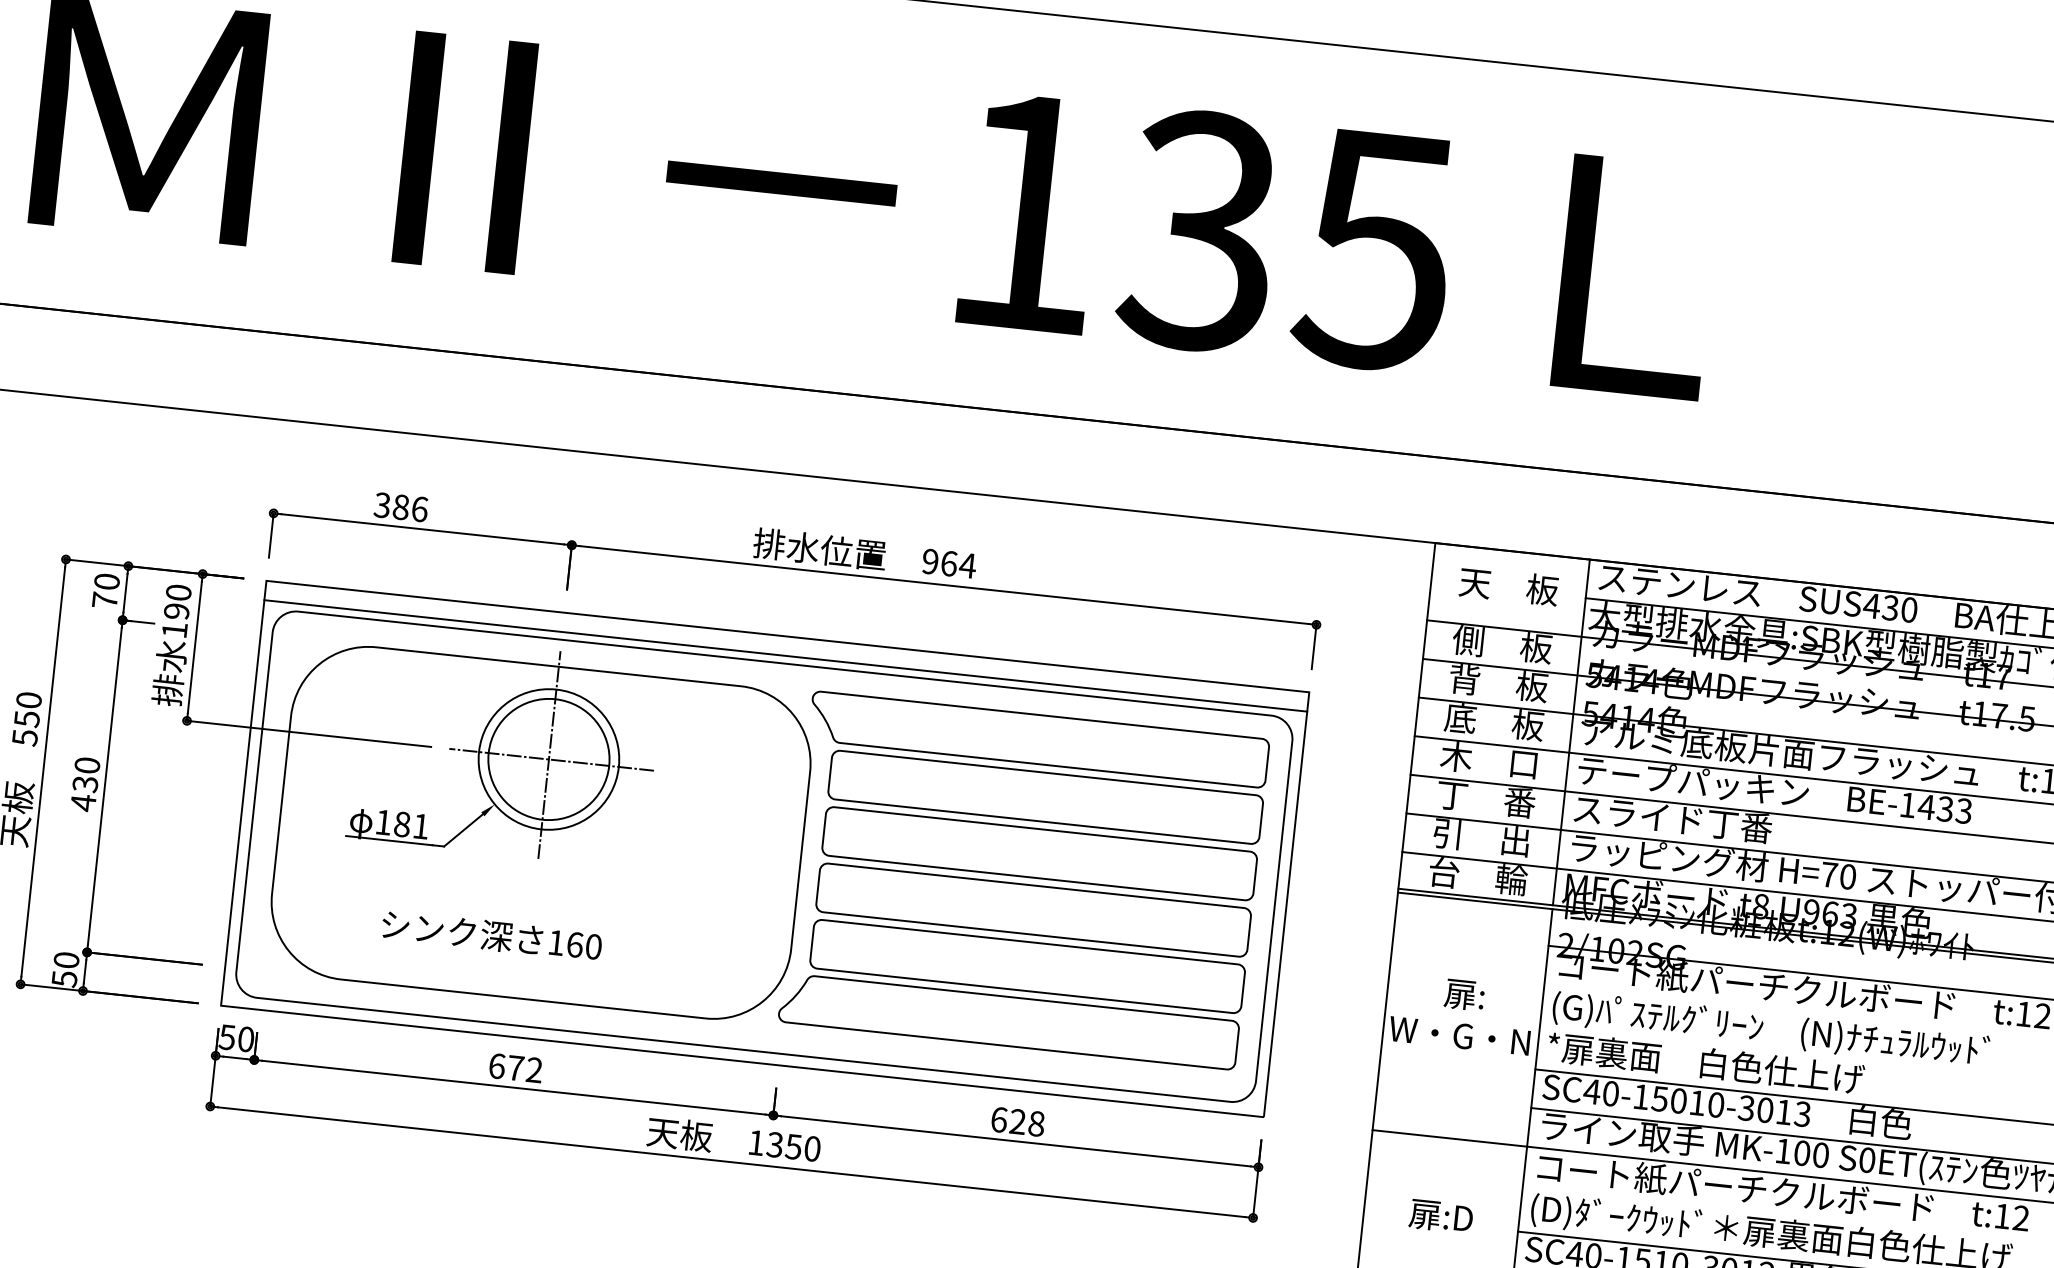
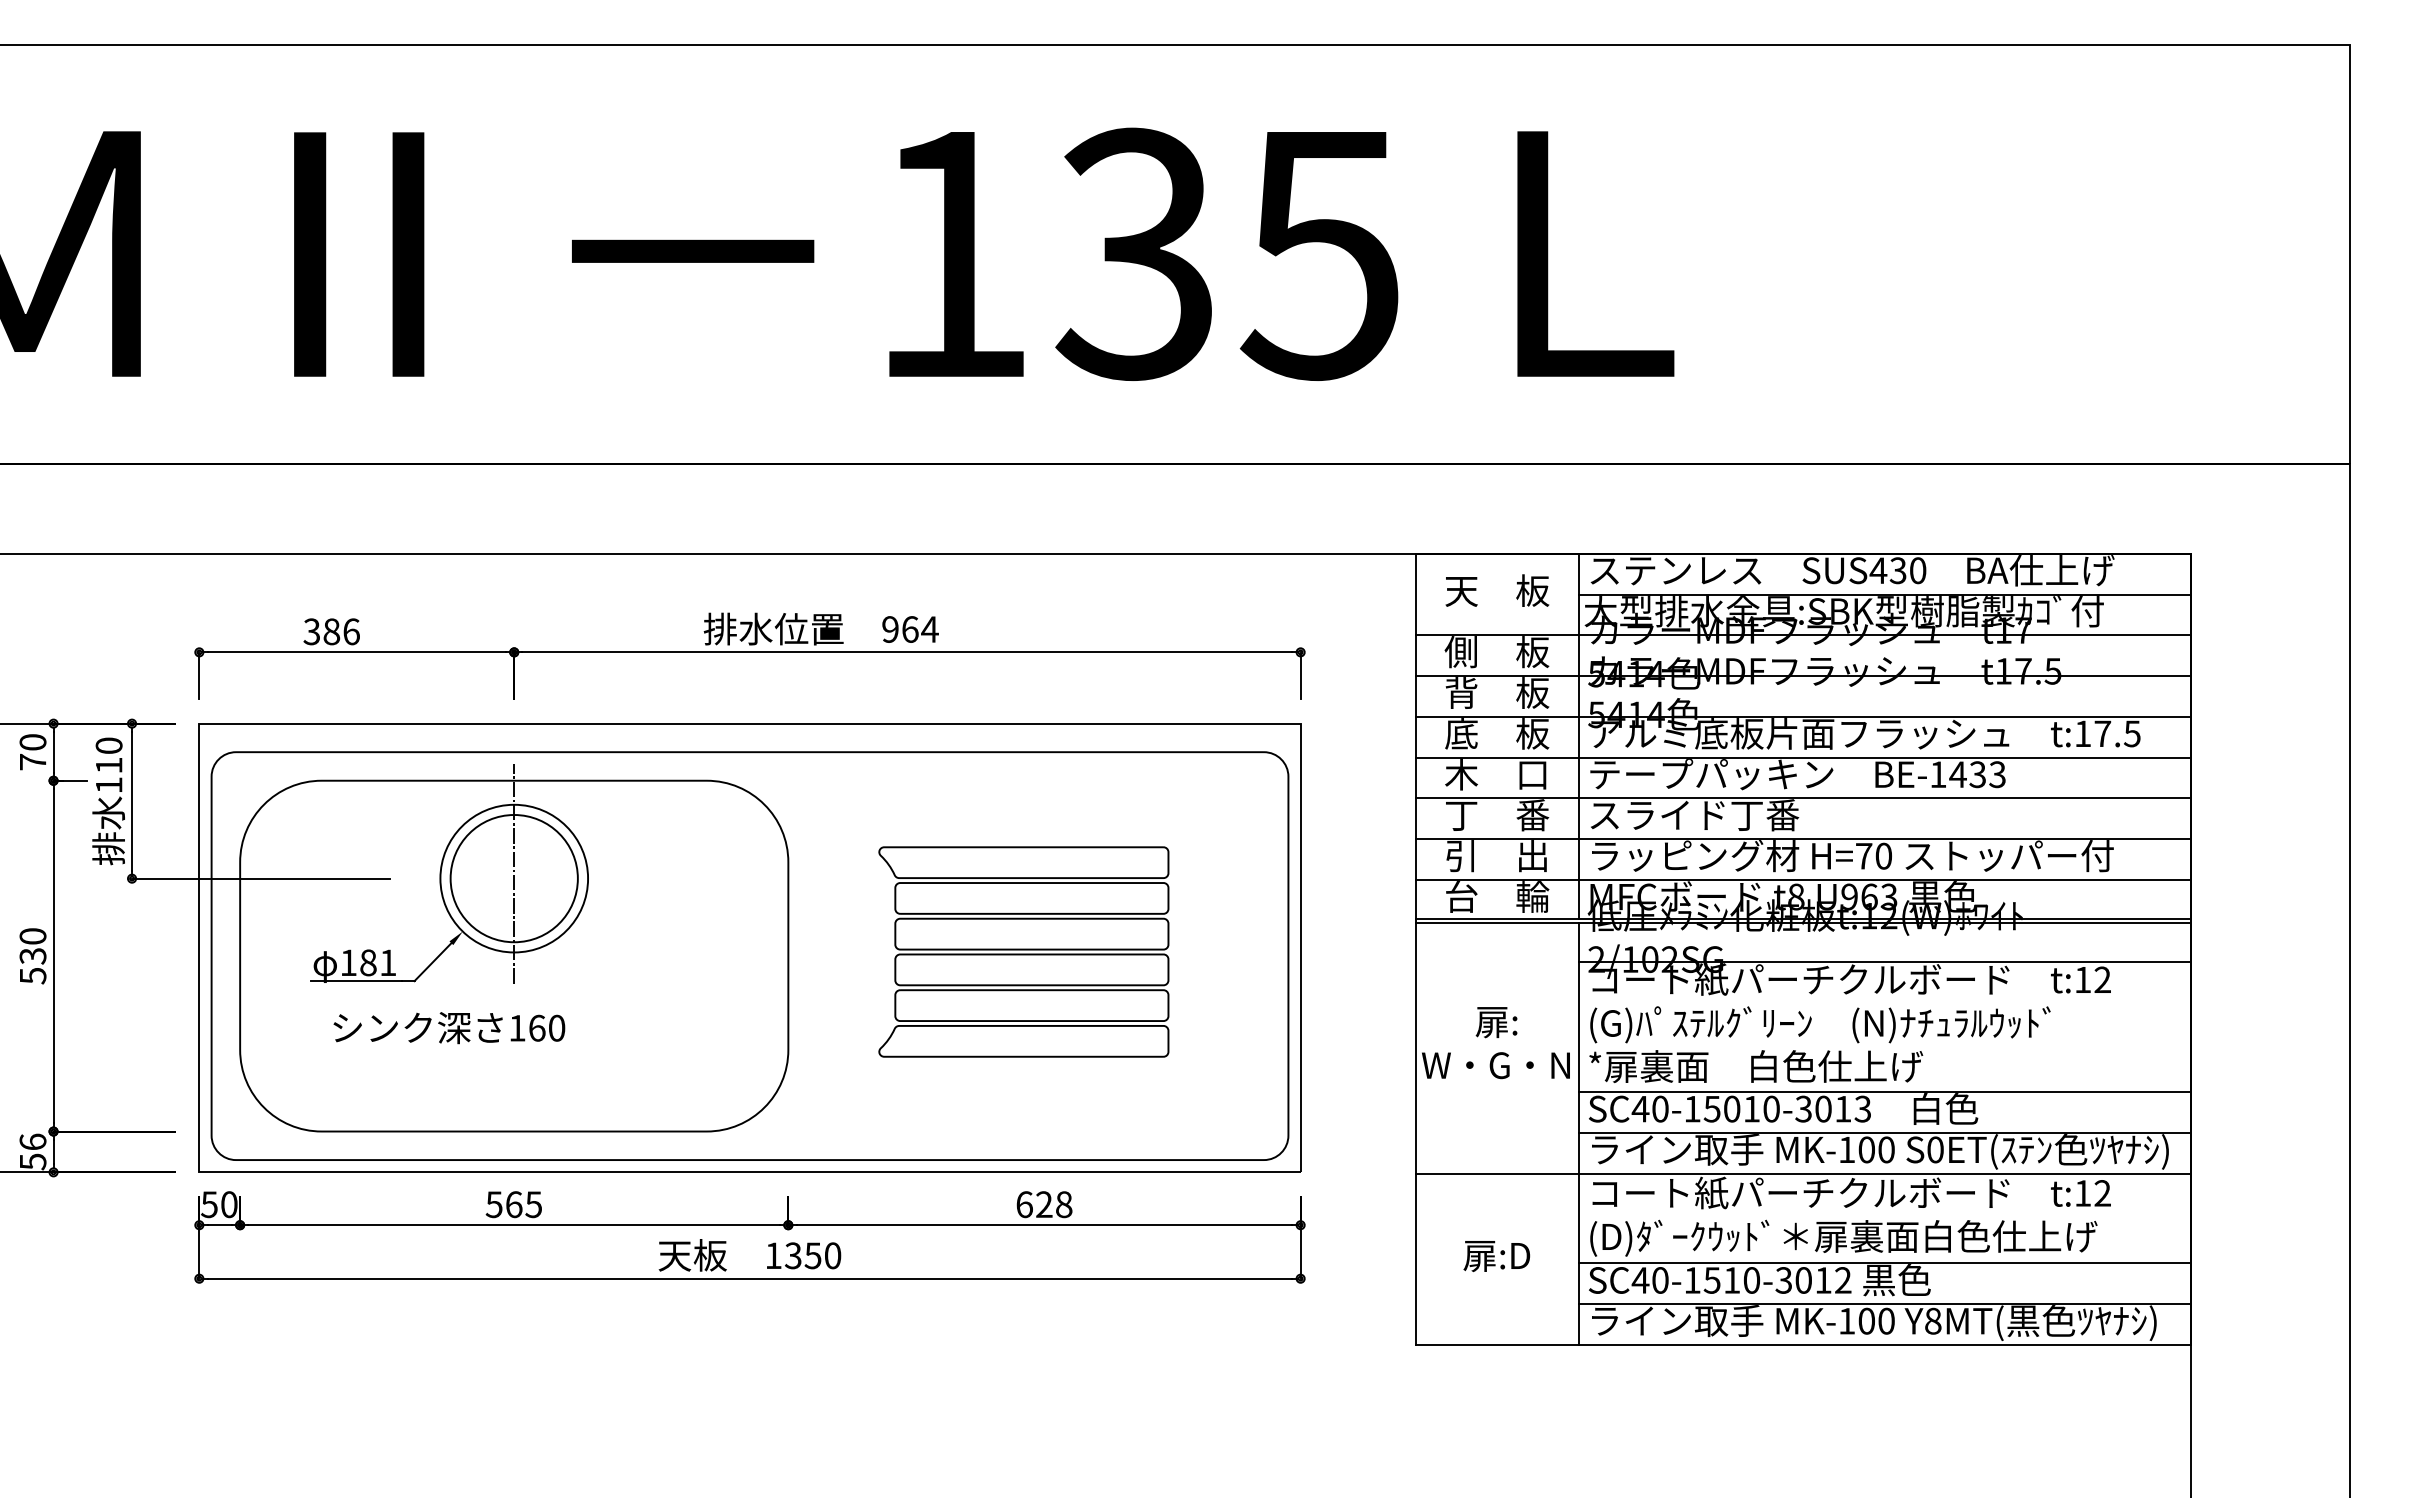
text: (176, 611) -> (108, 765), 190 -> 110
line: (785, 656) -> (749, 744), removed
line: (552, 759) -> (517, 878), removed
text: (83, 803) -> (33, 976), 430 -> 530
part: (1023, 880) -> (1023, 951), size x0.6
text: (491, 936) -> (449, 1028), moved
text: (66, 959) -> (32, 1141), 50 -> 56
text: (515, 1067) -> (513, 1204), 672 -> 565

